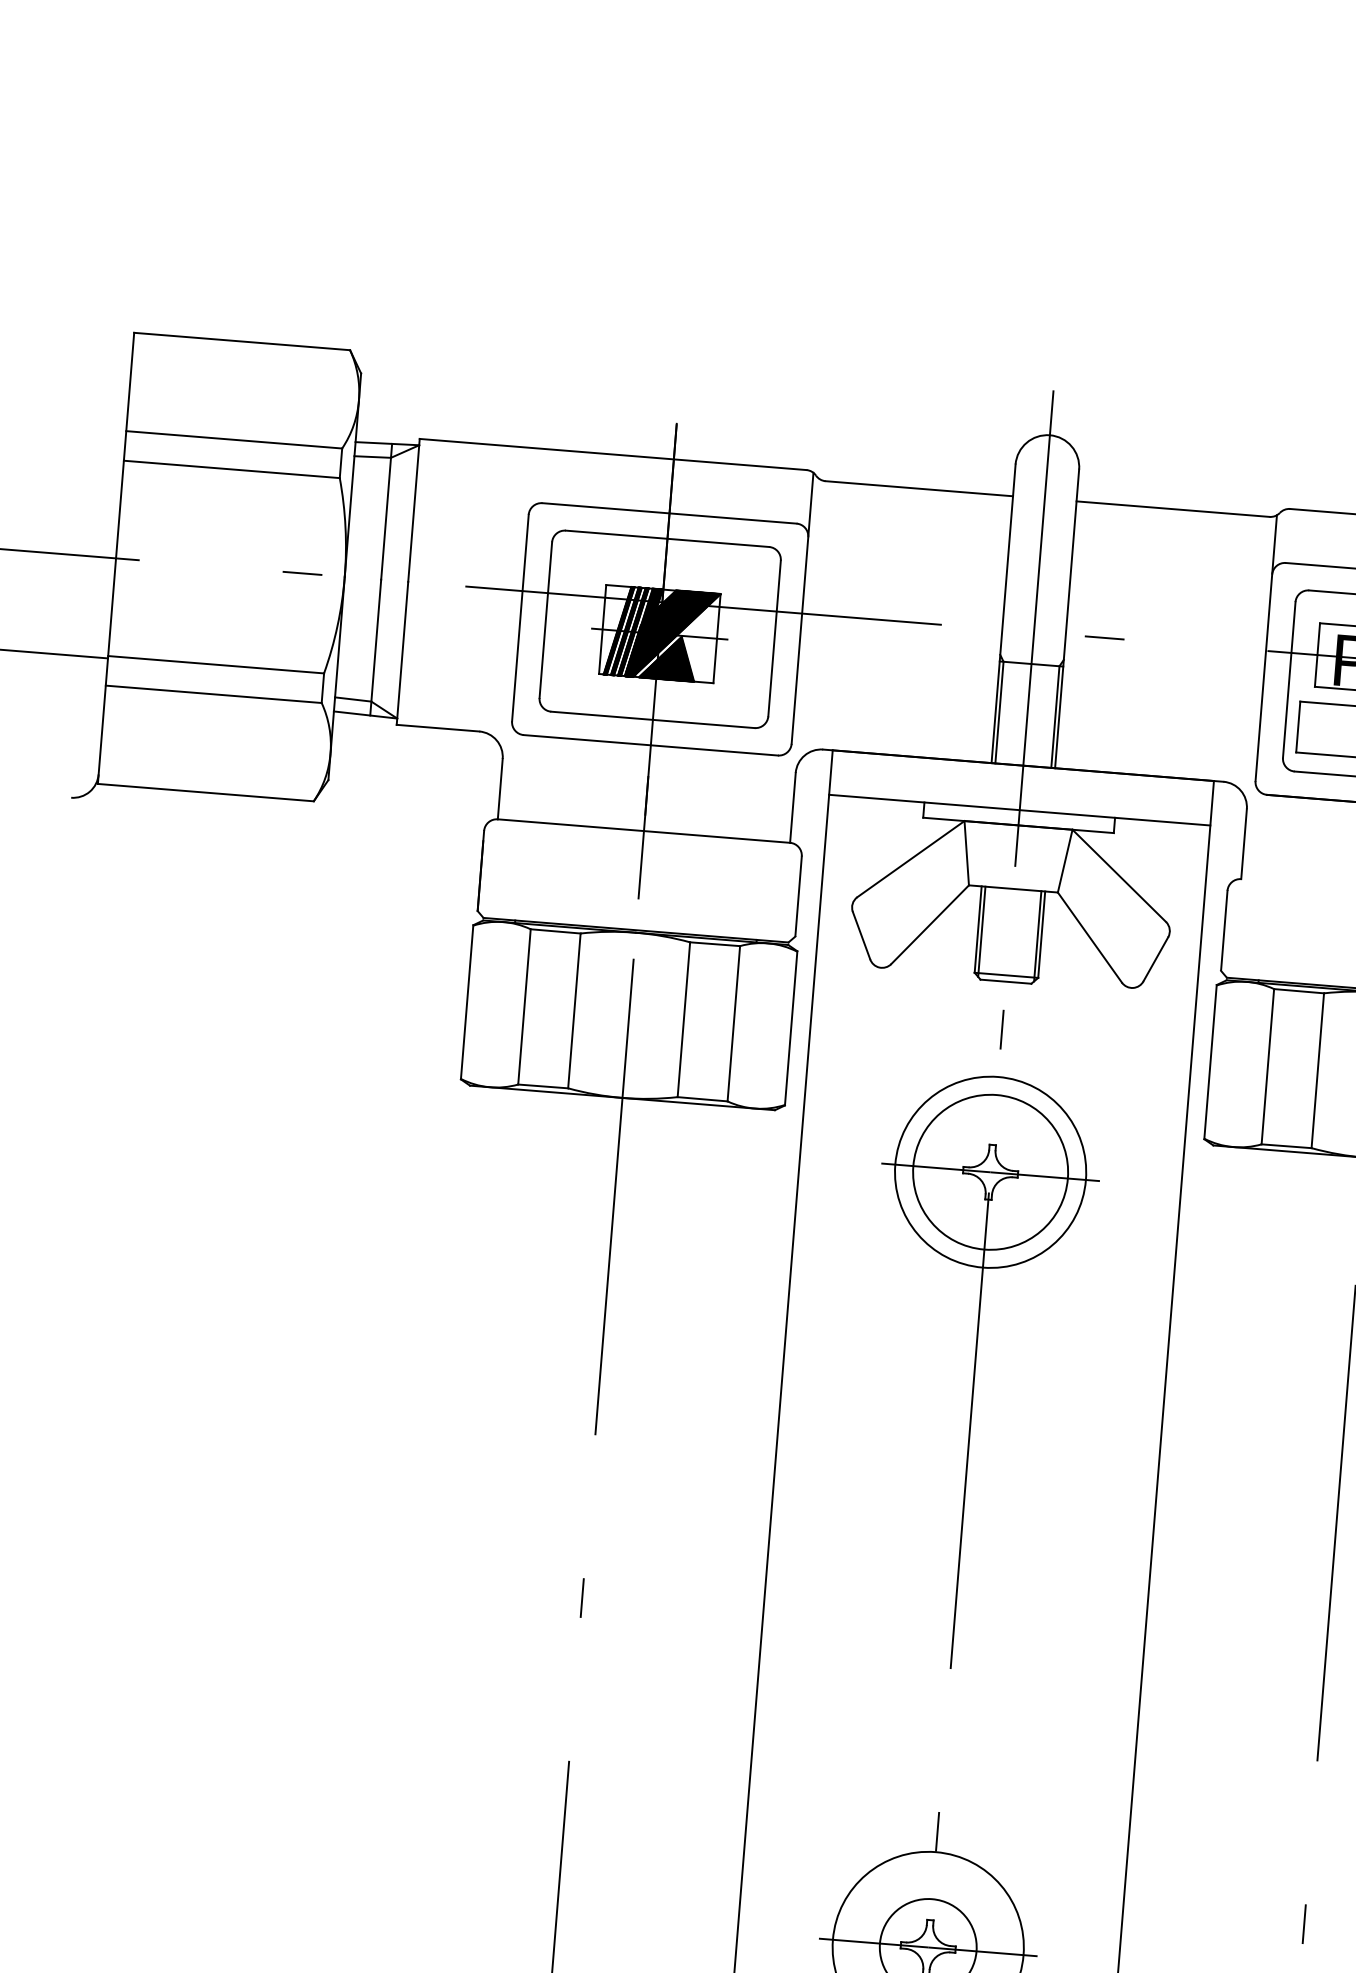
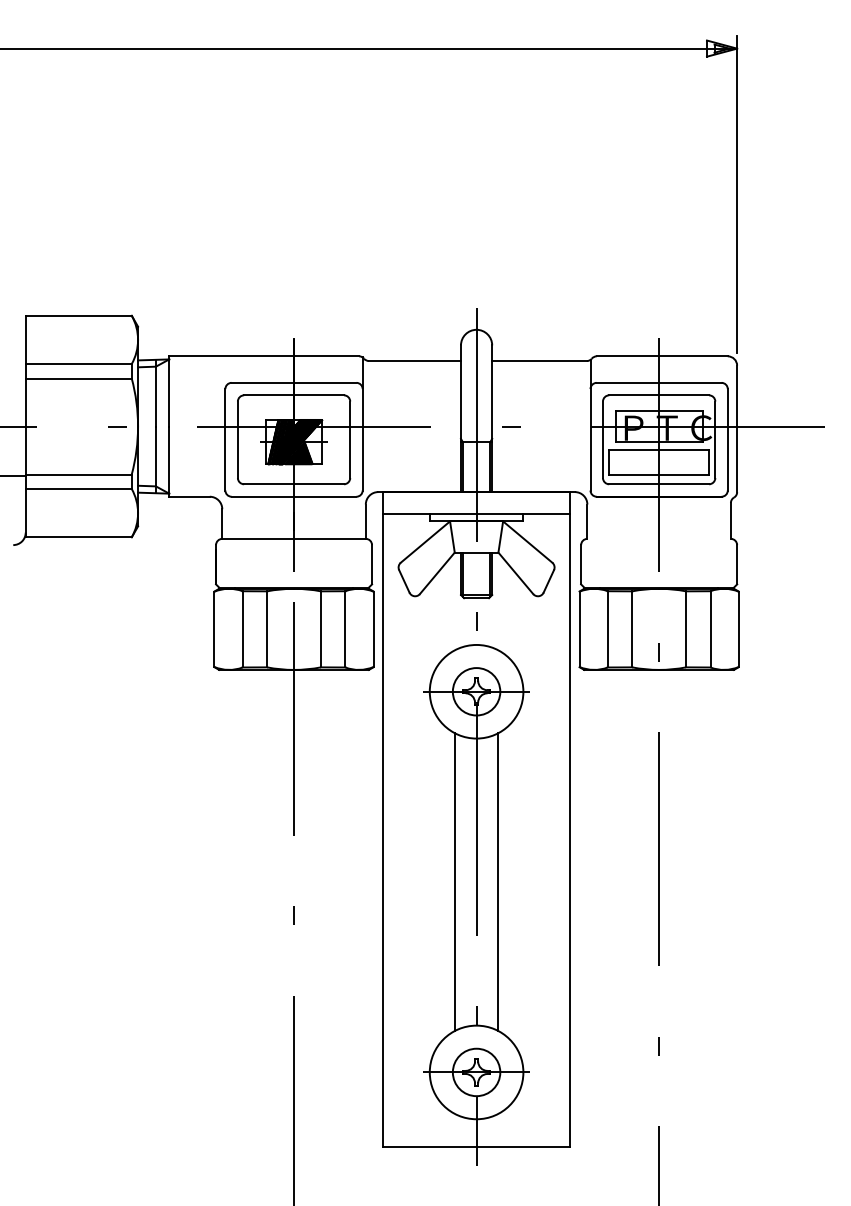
circle: (990, 1171) -> (476, 691), size x0.62
line: (914, 1557) -> (454, 882), added
line: (1003, 1564) -> (498, 882), added

